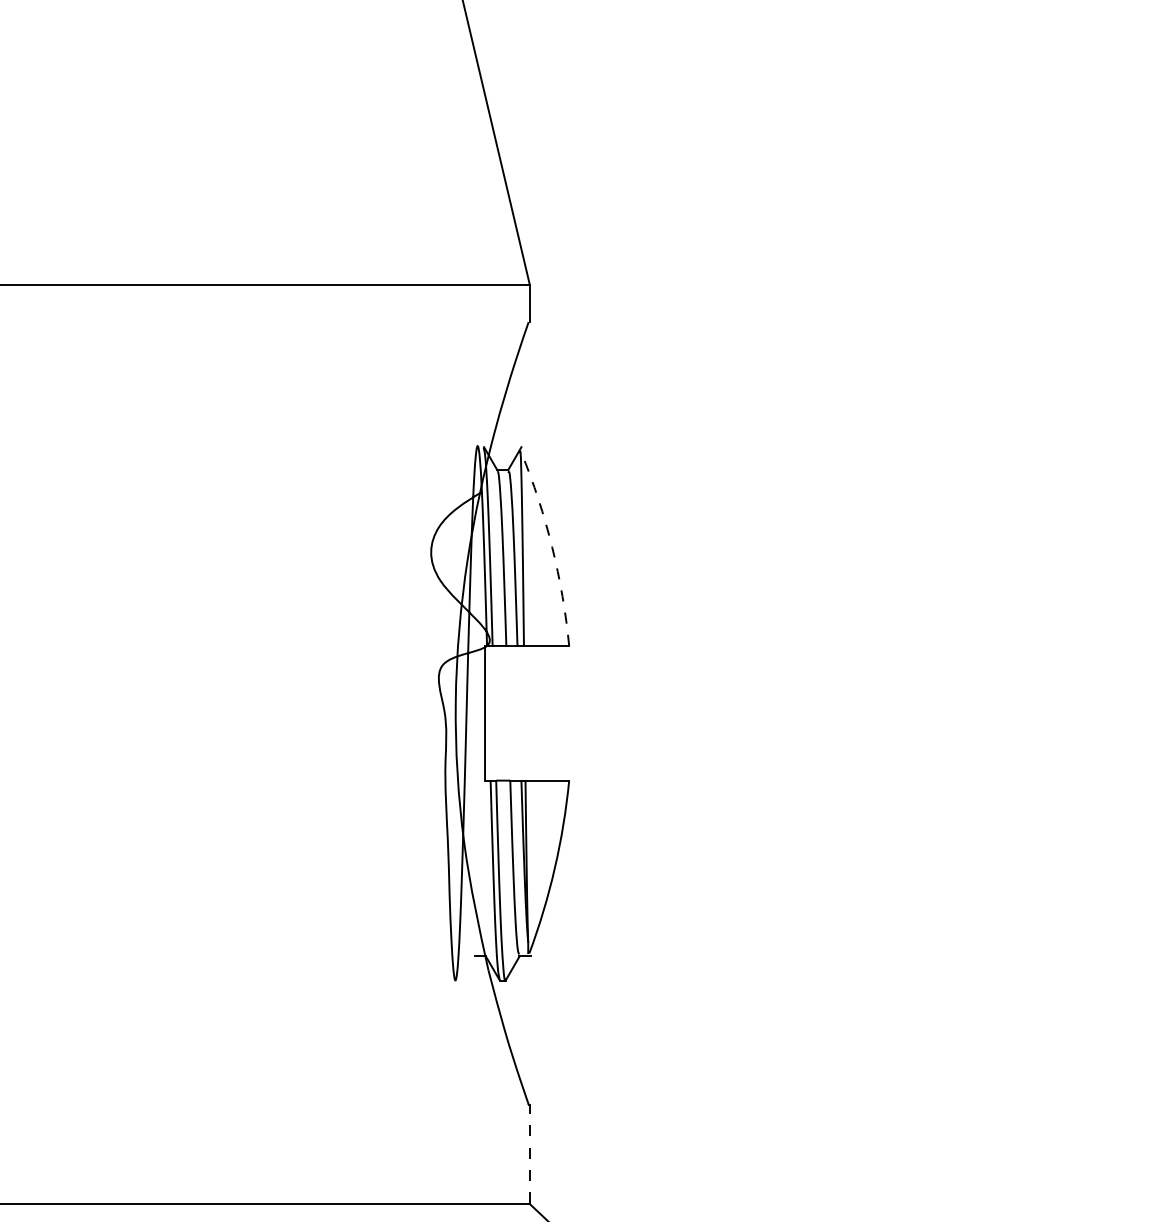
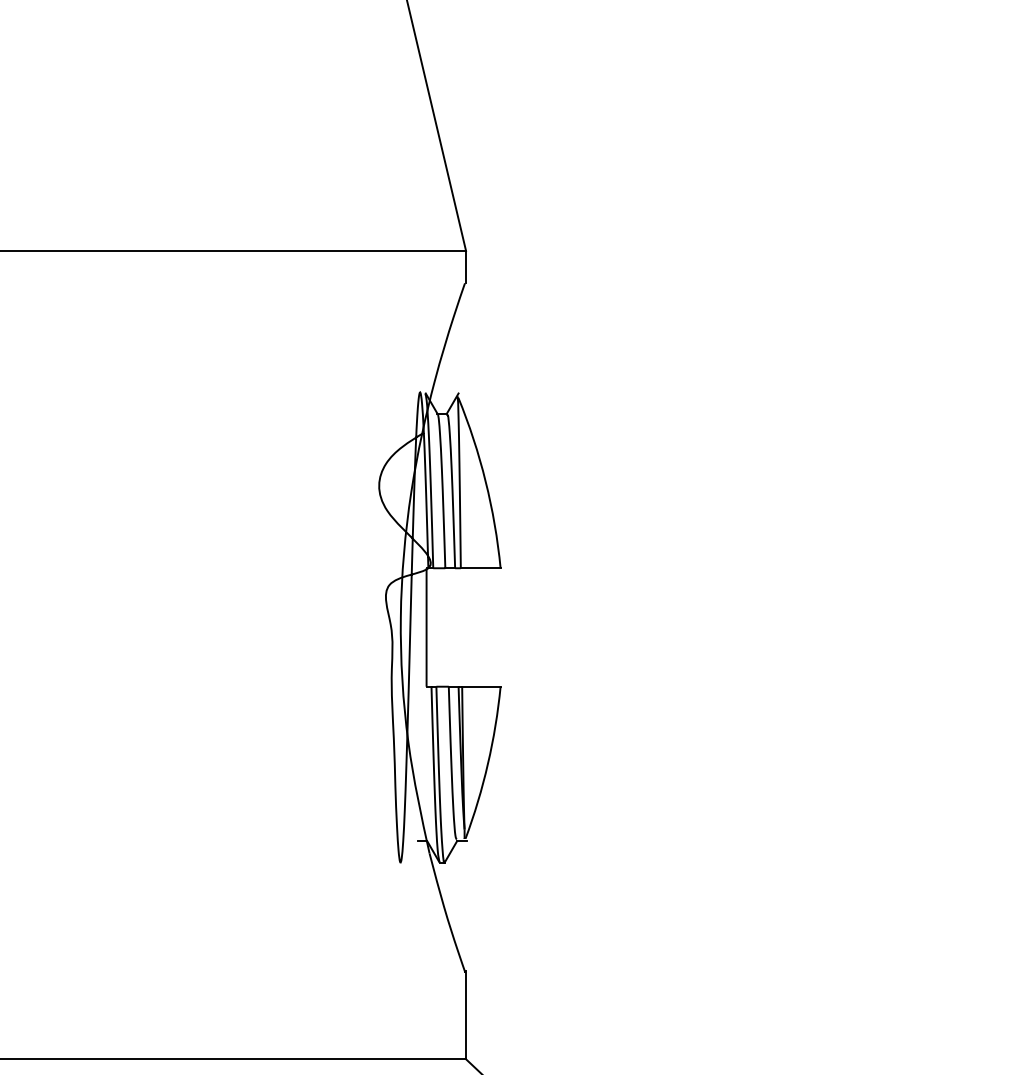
arc: (552, 547) -> (485, 481), dashed -> solid
line: (529, 1153) -> (465, 1014), dashed -> solid

